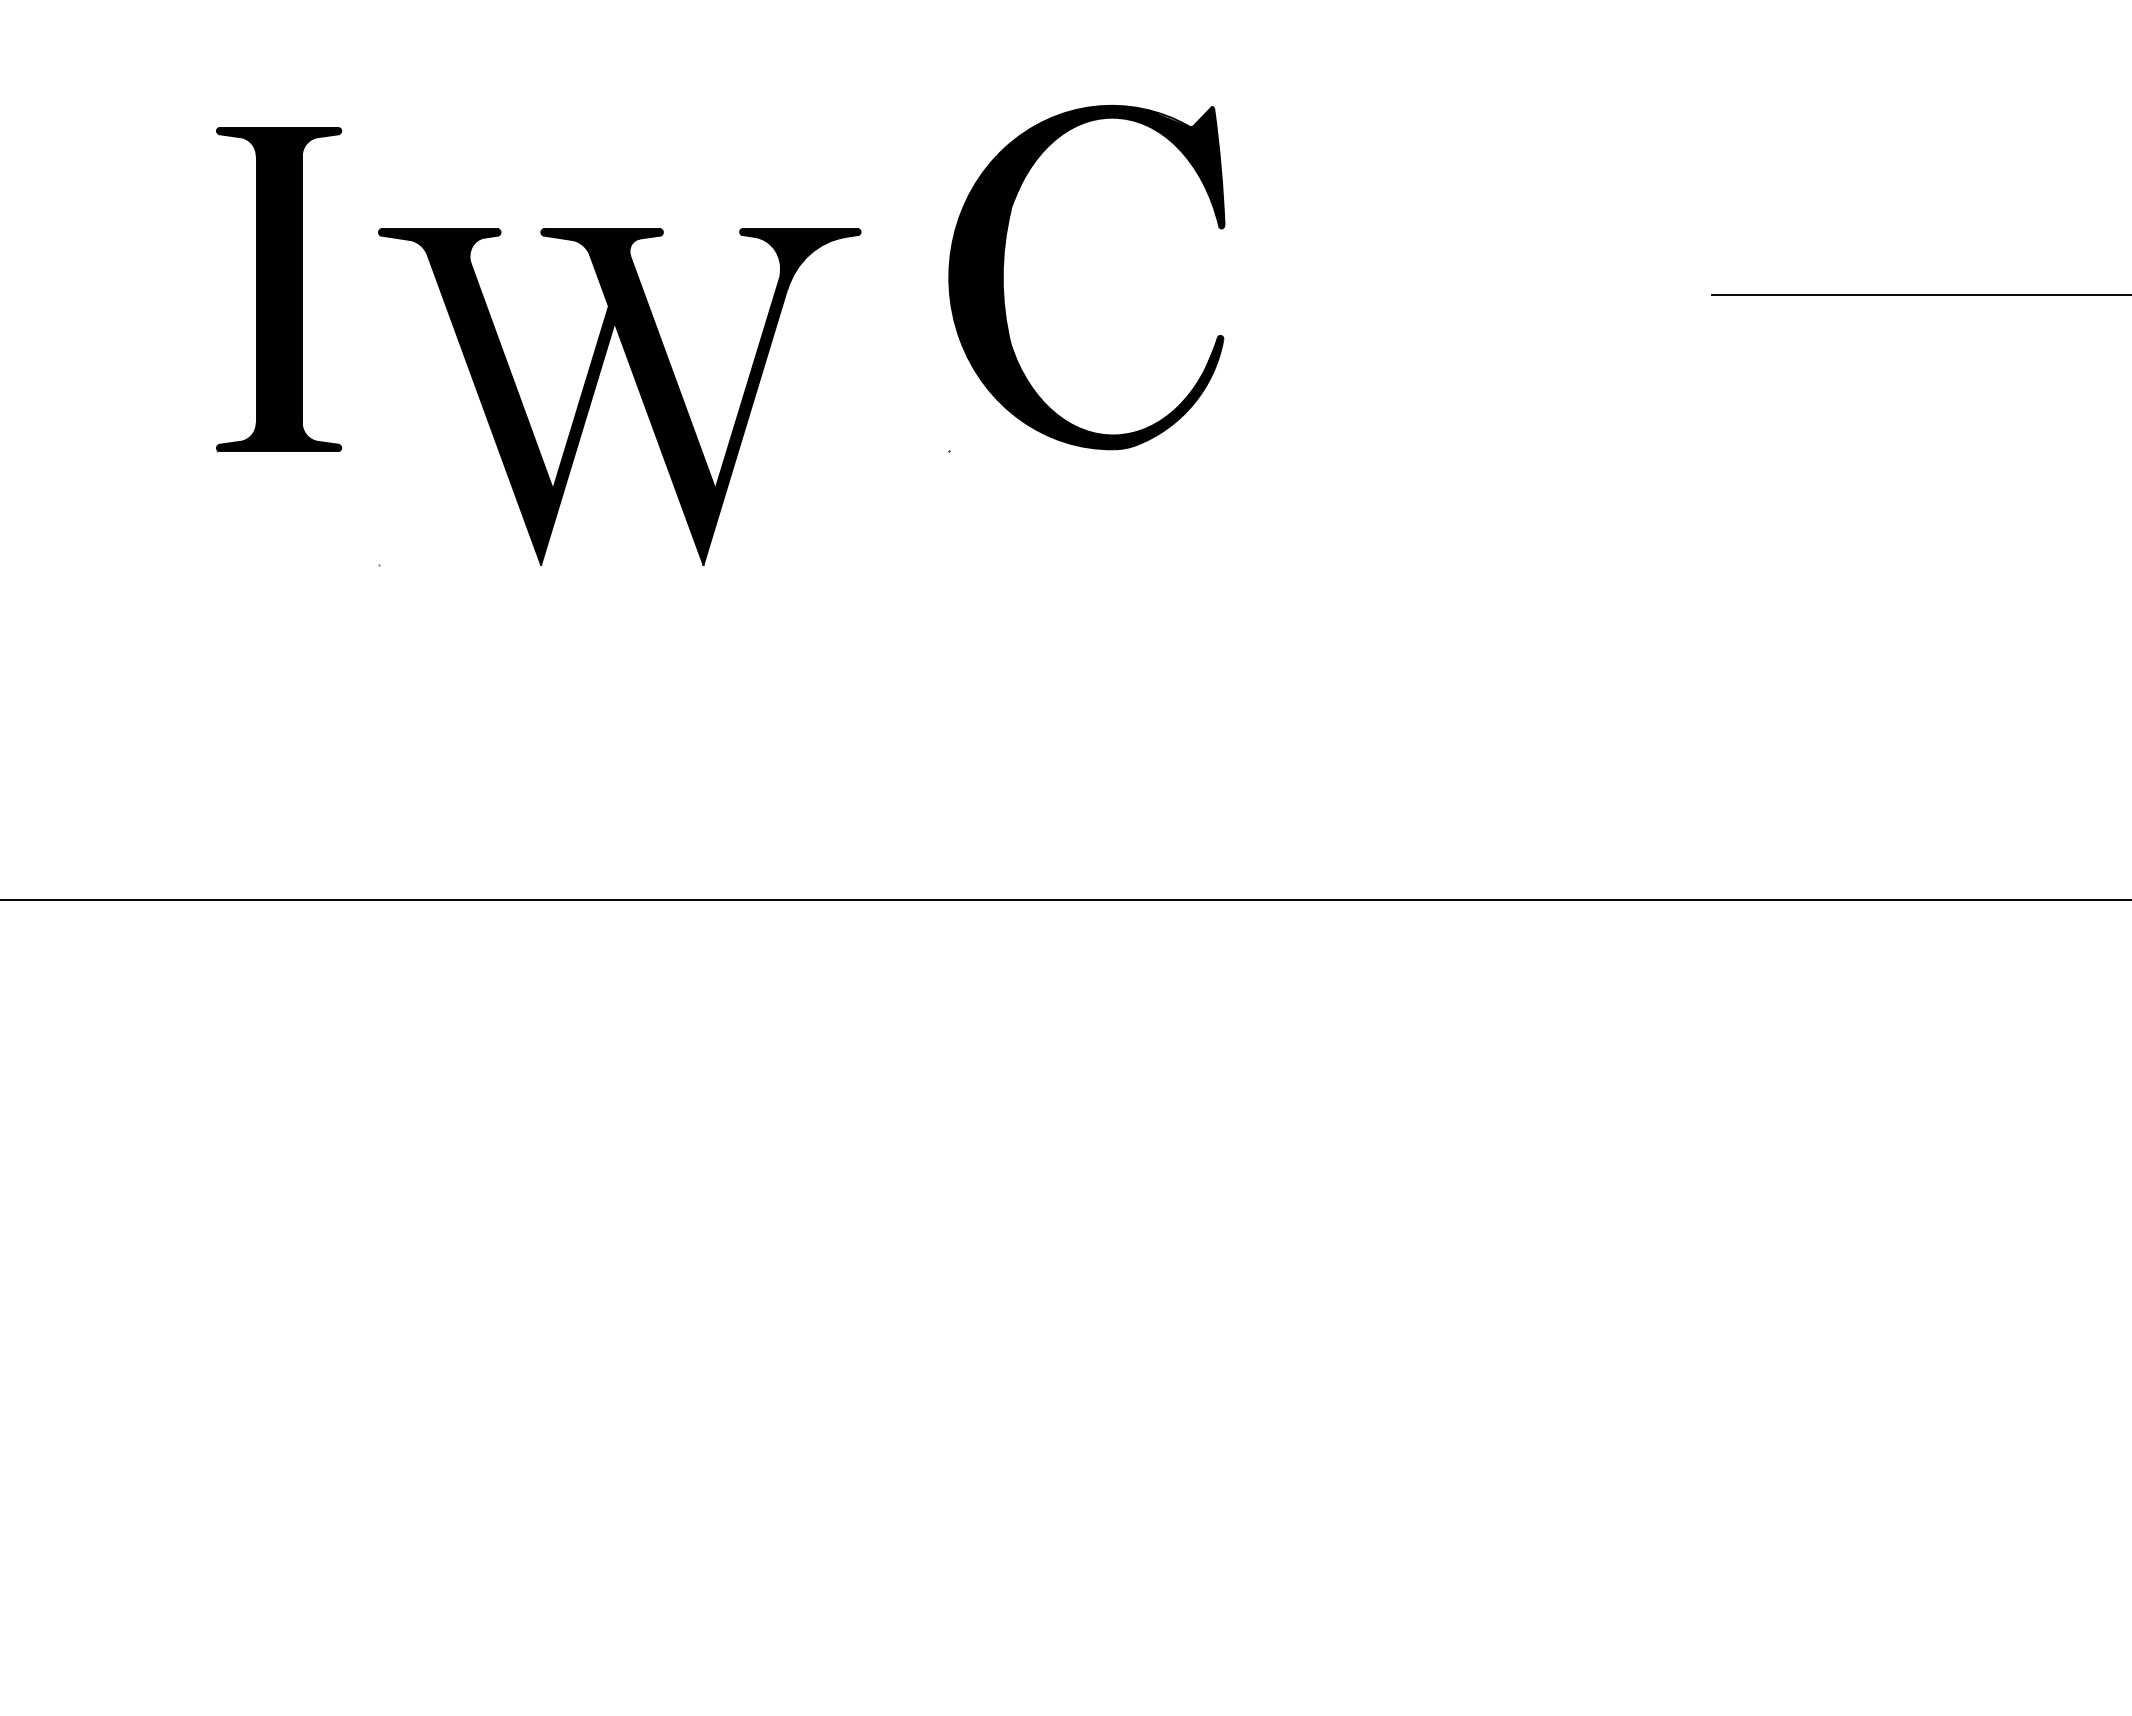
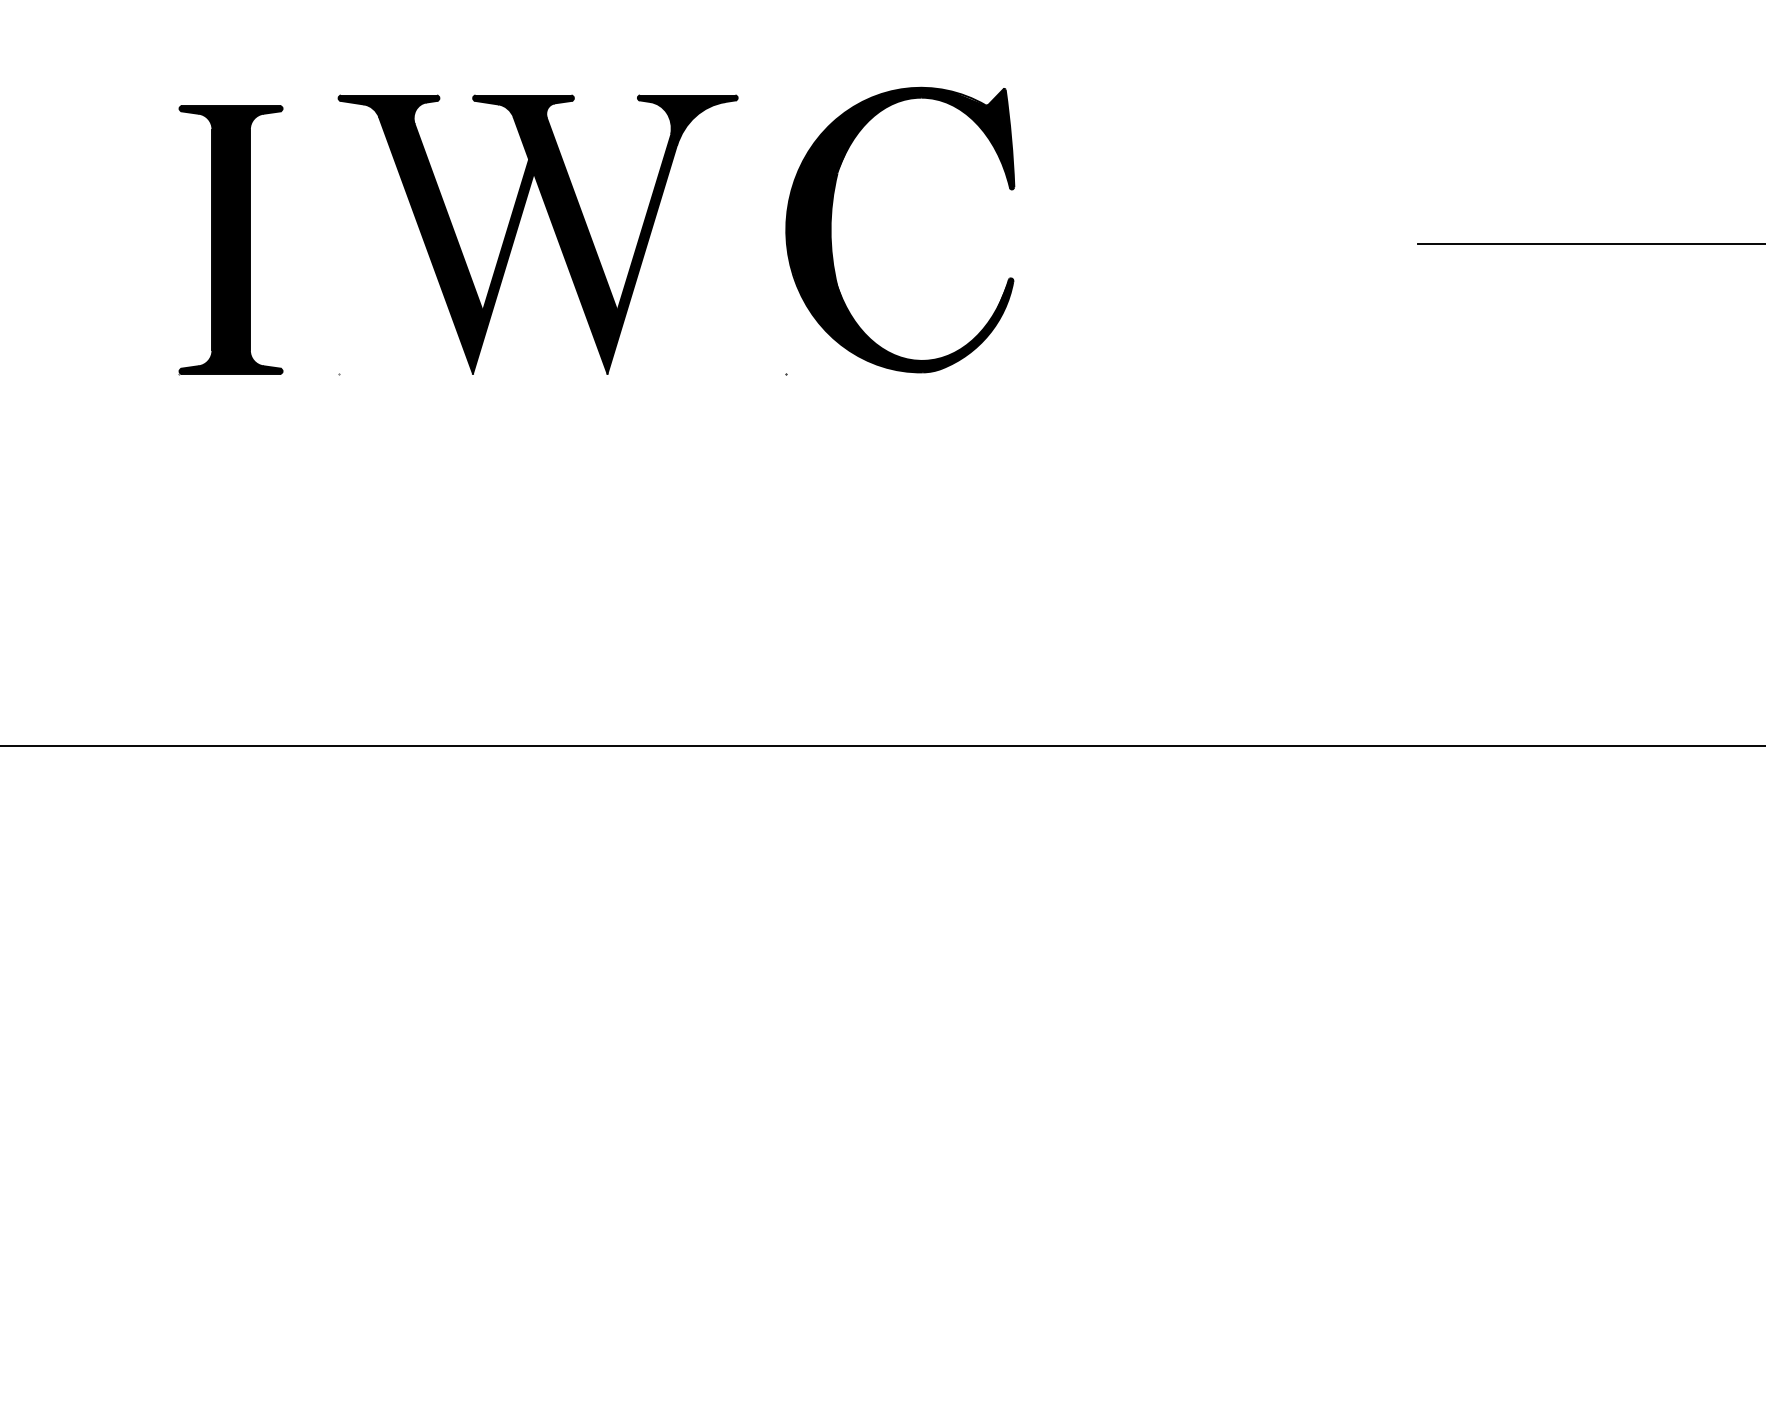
part: (637, 388) -> (552, 227), moved

